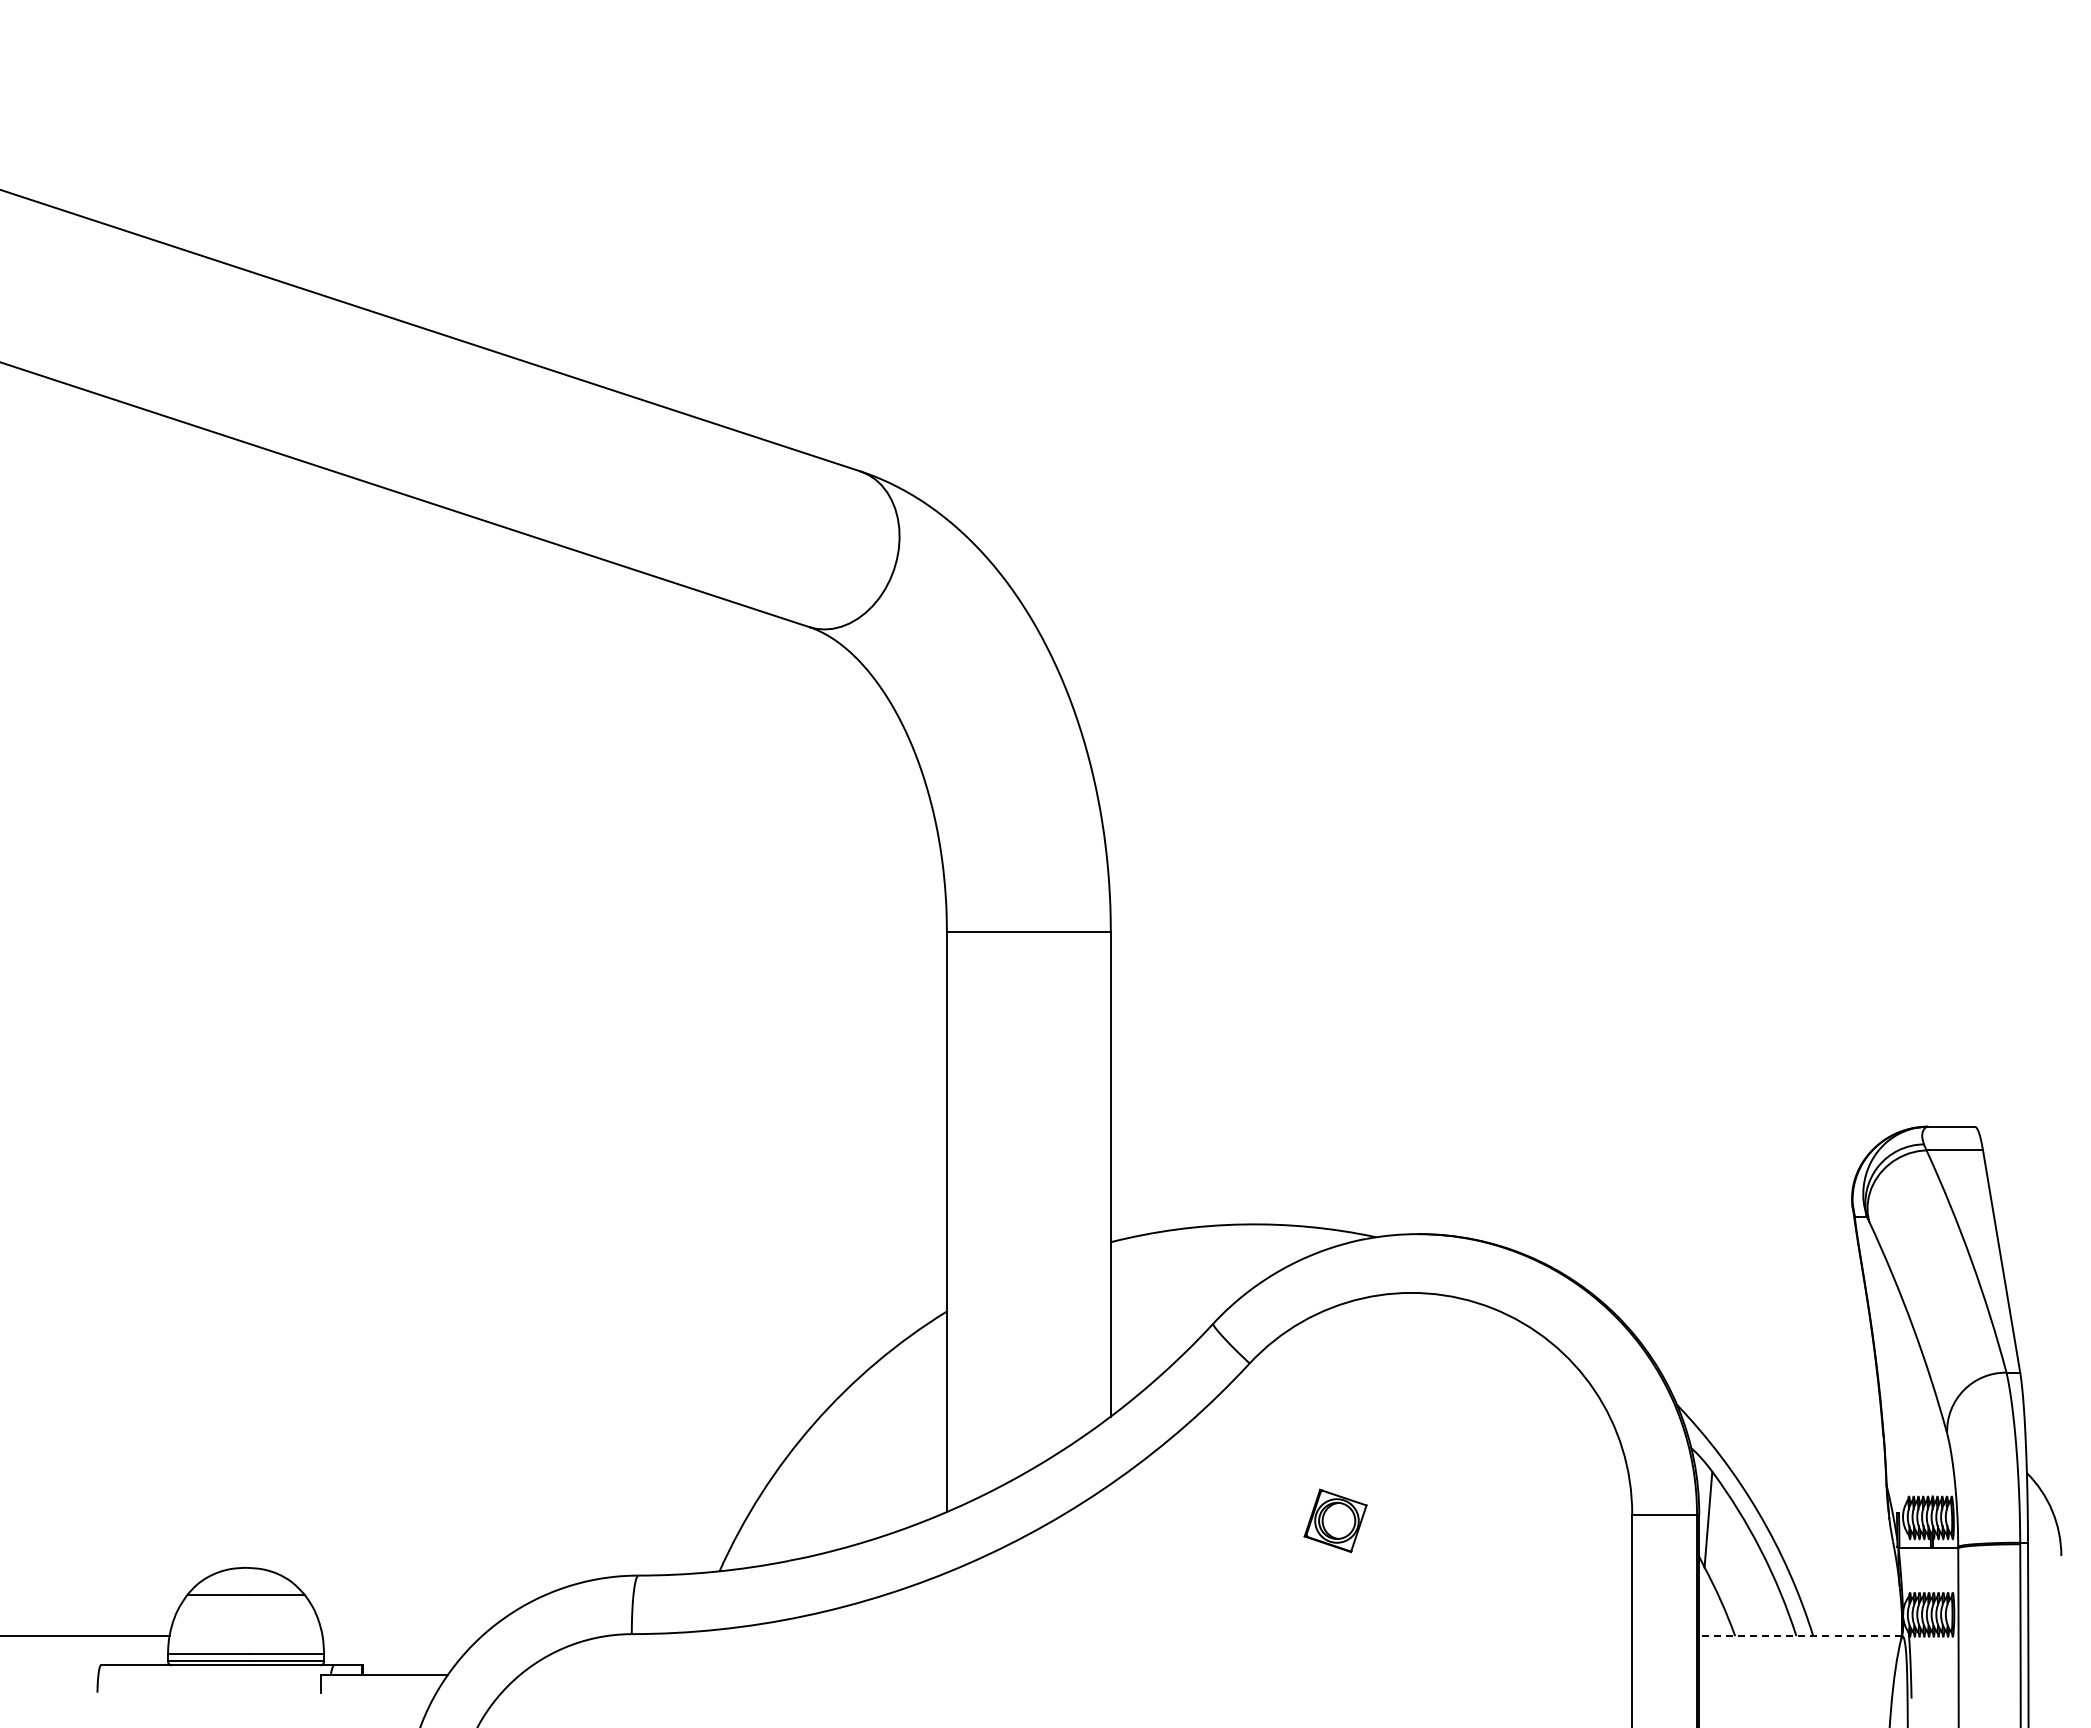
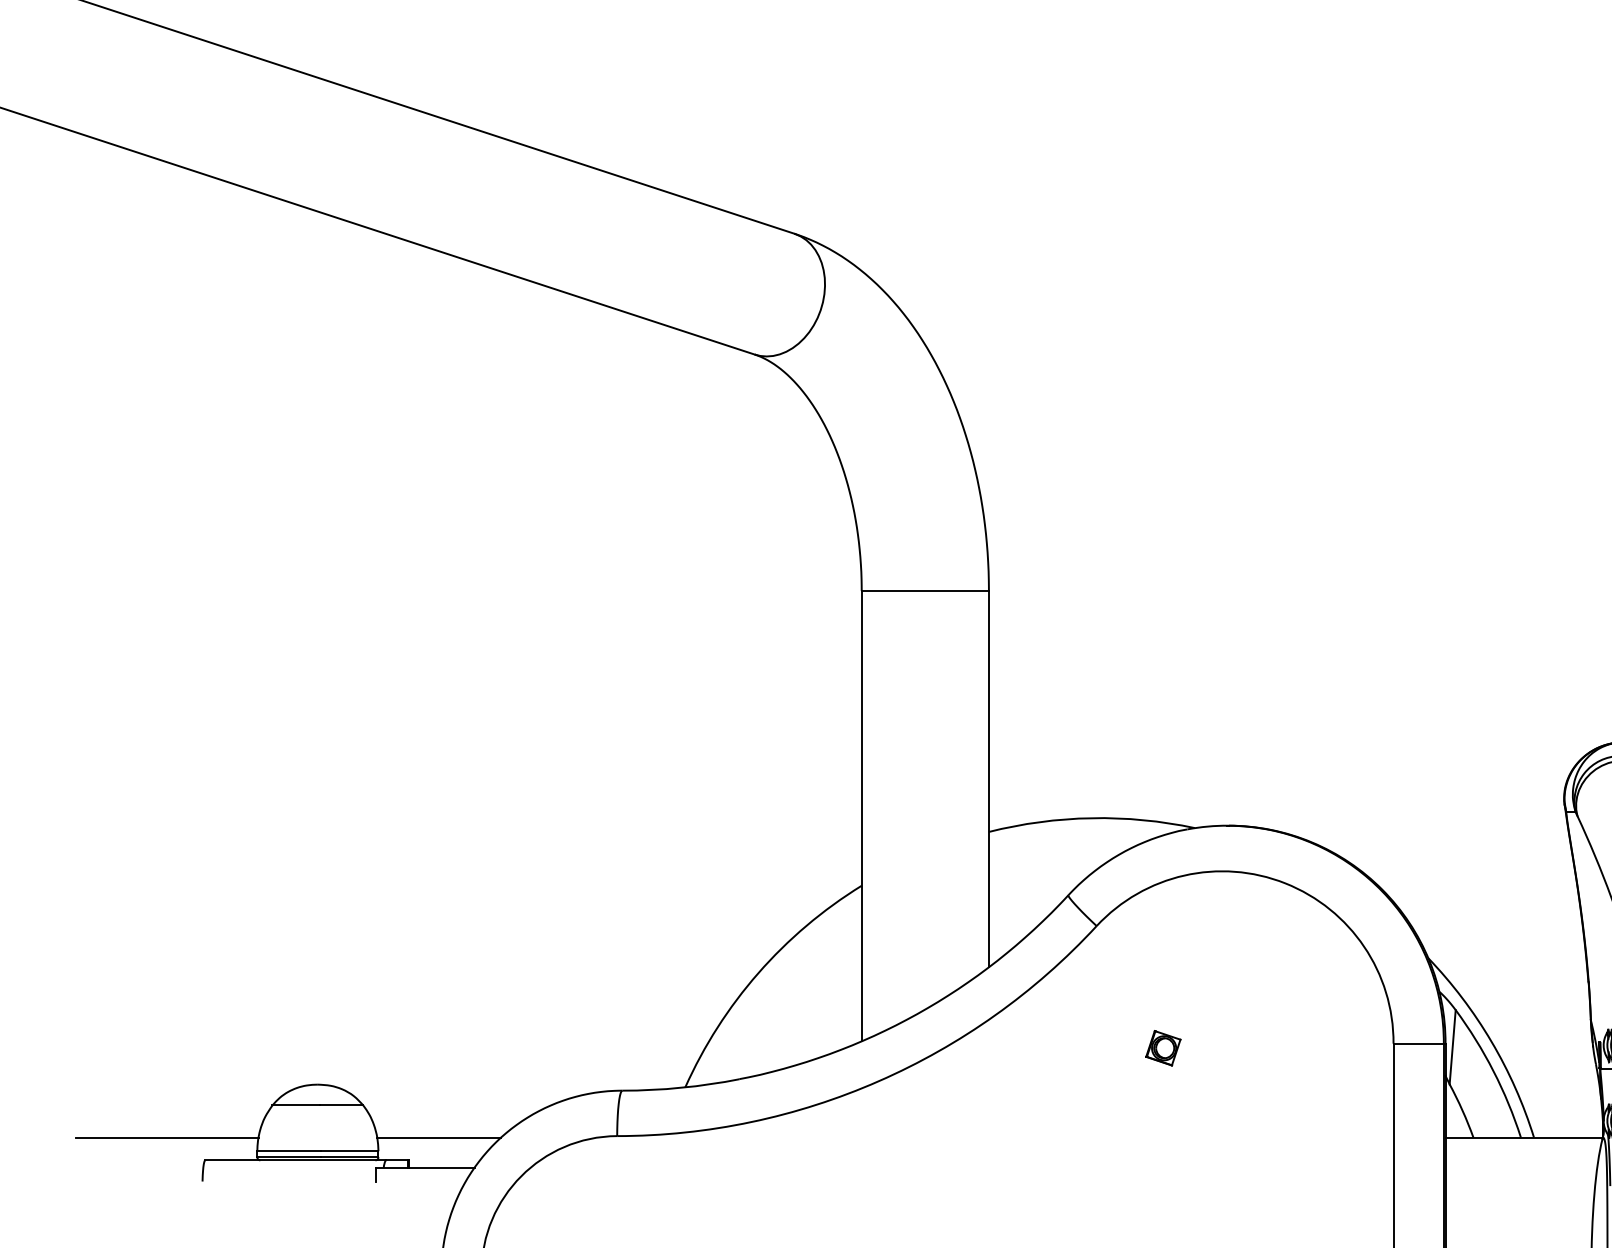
part: (1335, 1520) -> (1163, 1047), size x0.71
line: (402, 1636) -> (439, 1137), added
line: (1800, 1636) -> (1524, 1137), dashed -> solid

